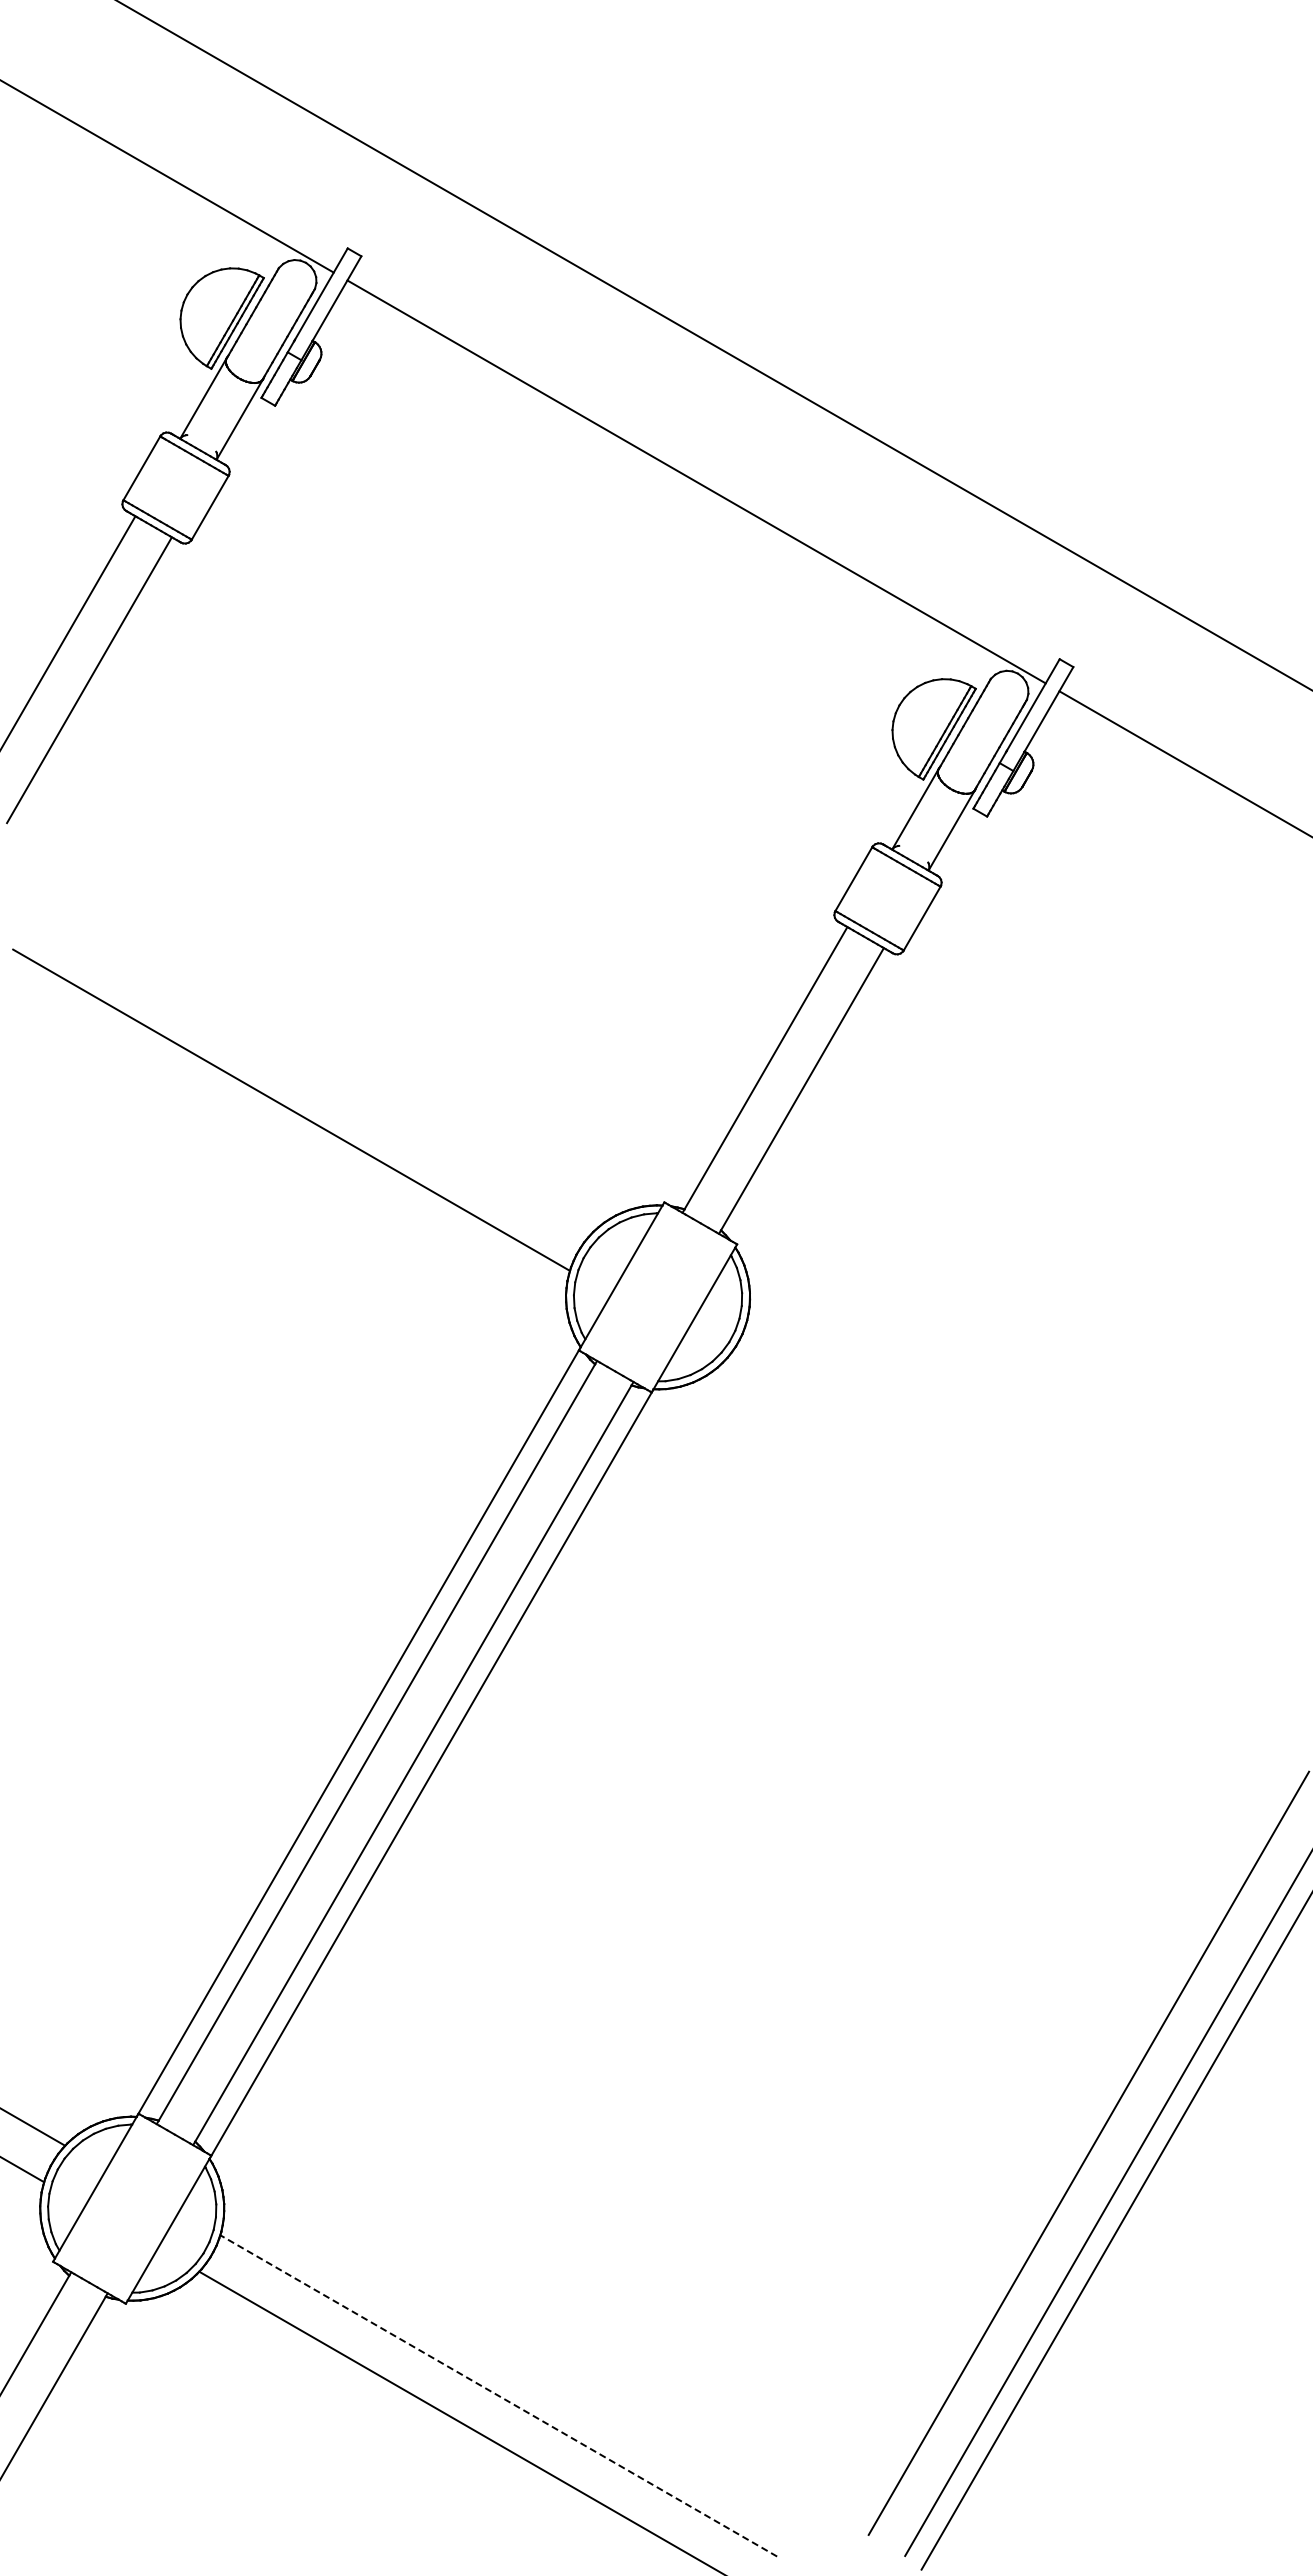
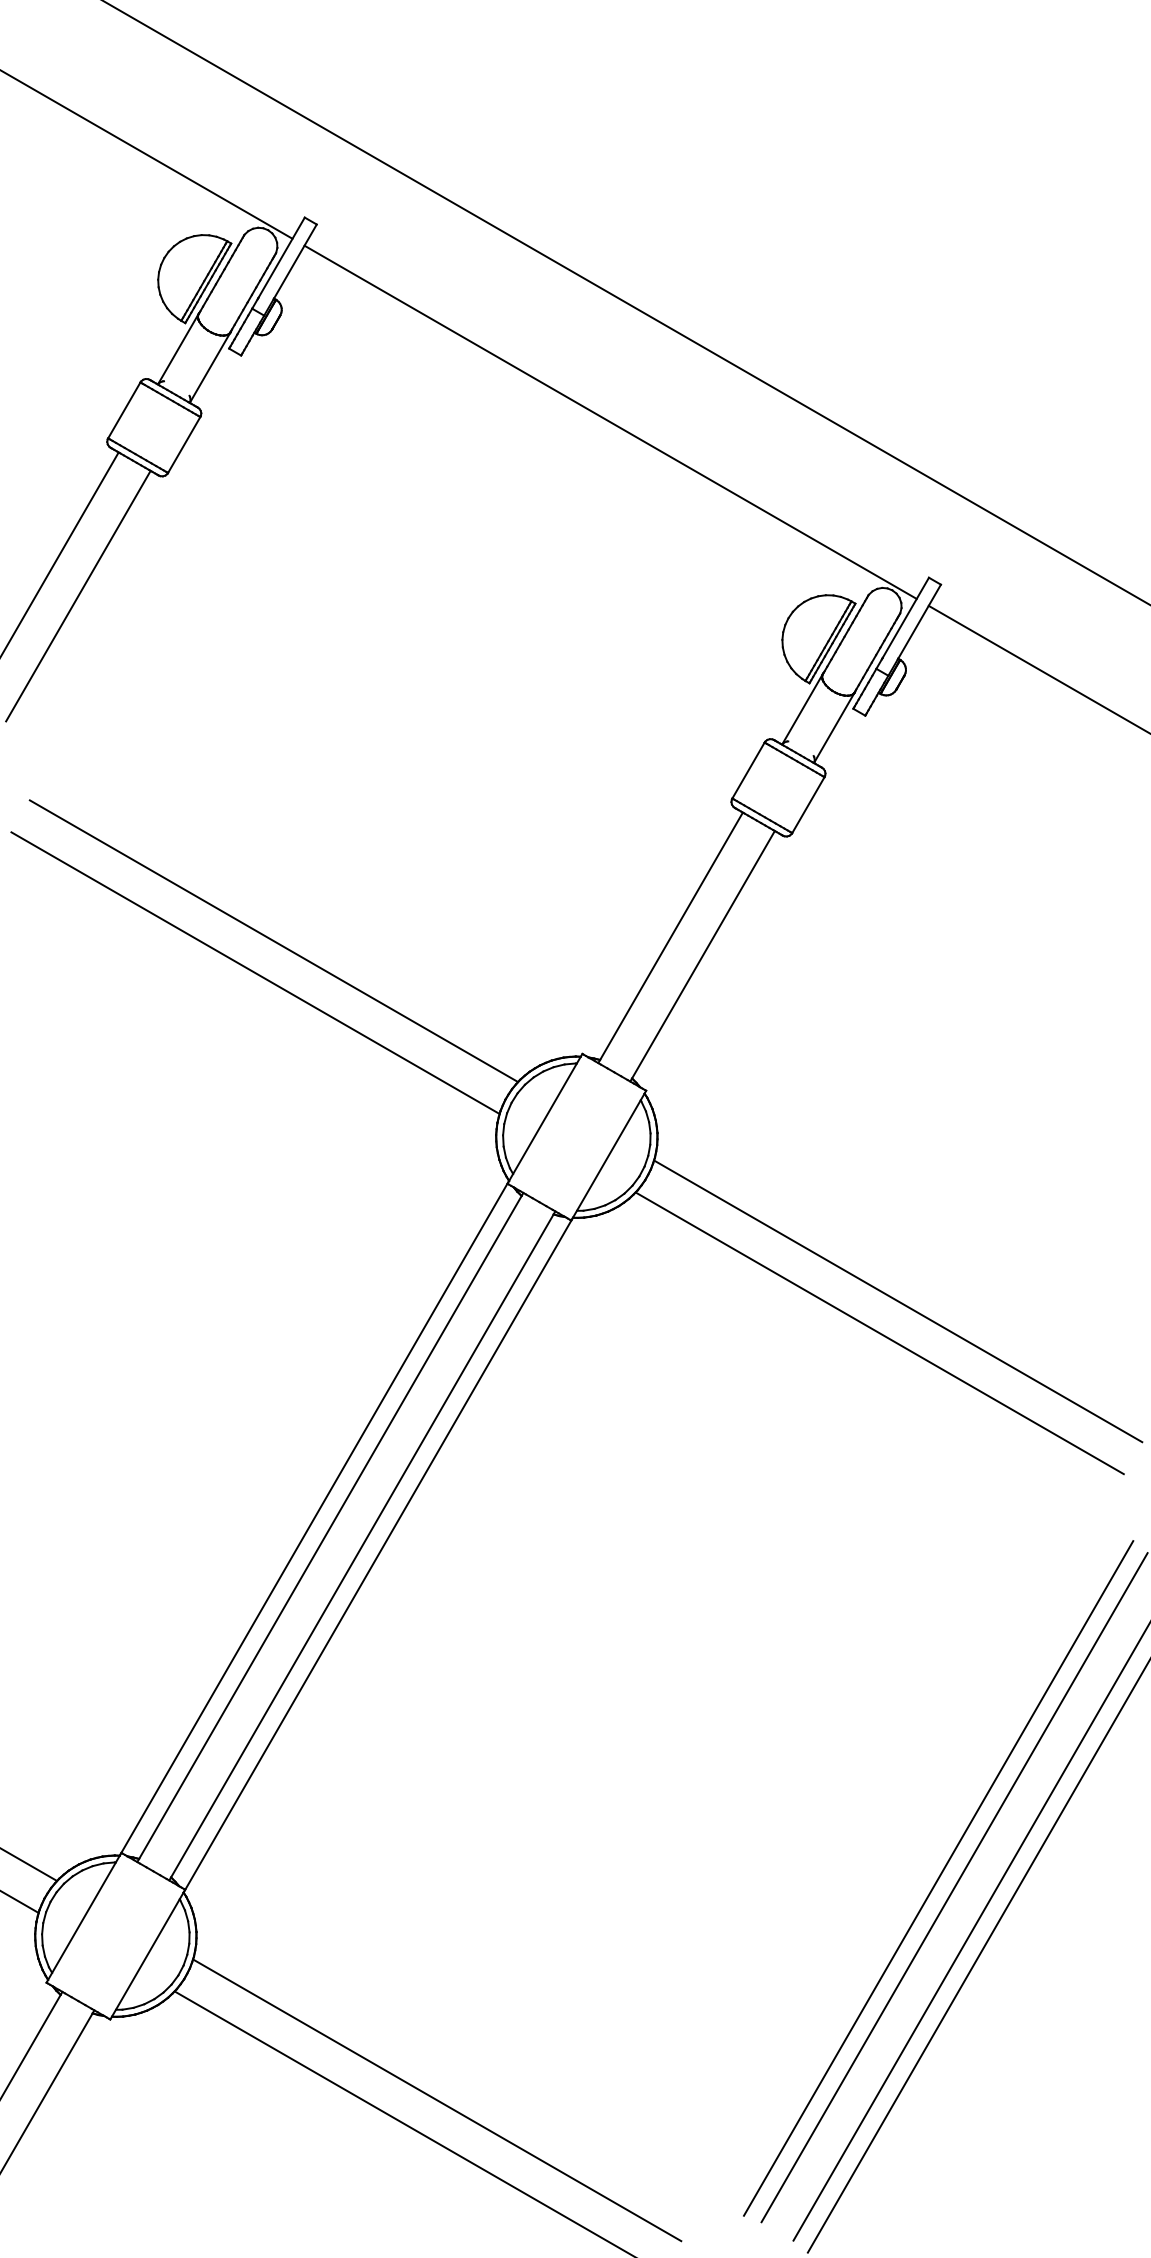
line: (312, 1073) -> (273, 940), added
line: (1024, 1484) -> (898, 1301), added
line: (1003, 1520) -> (879, 1332), added
line: (1070, 2142) -> (938, 1878), added
line: (498, 2395) -> (436, 2099), dashed -> solid

